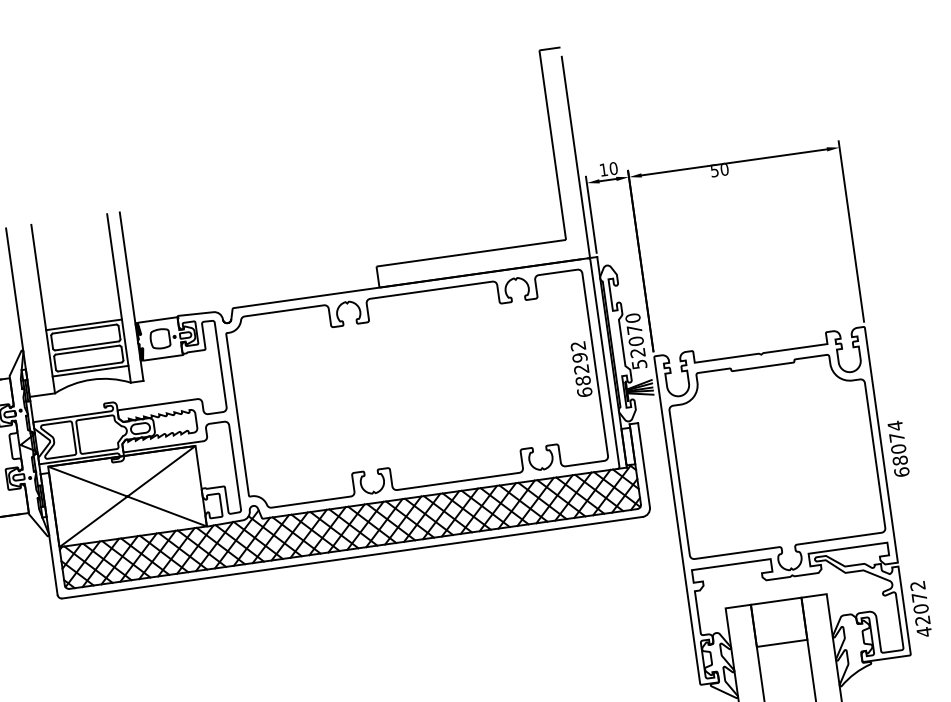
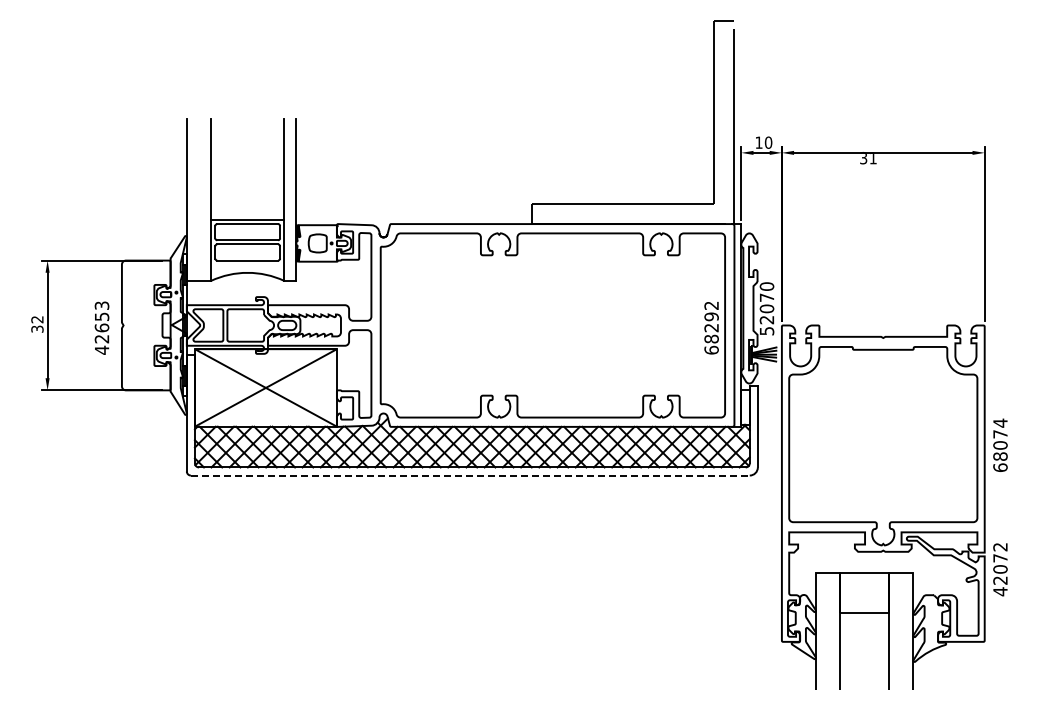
text: (719, 171) -> (868, 159), 50 -> 31
line: (90, 371) -> (247, 264), removed
line: (352, 557) -> (470, 475), solid -> dashed
text: (921, 609) -> (1000, 569), moved

